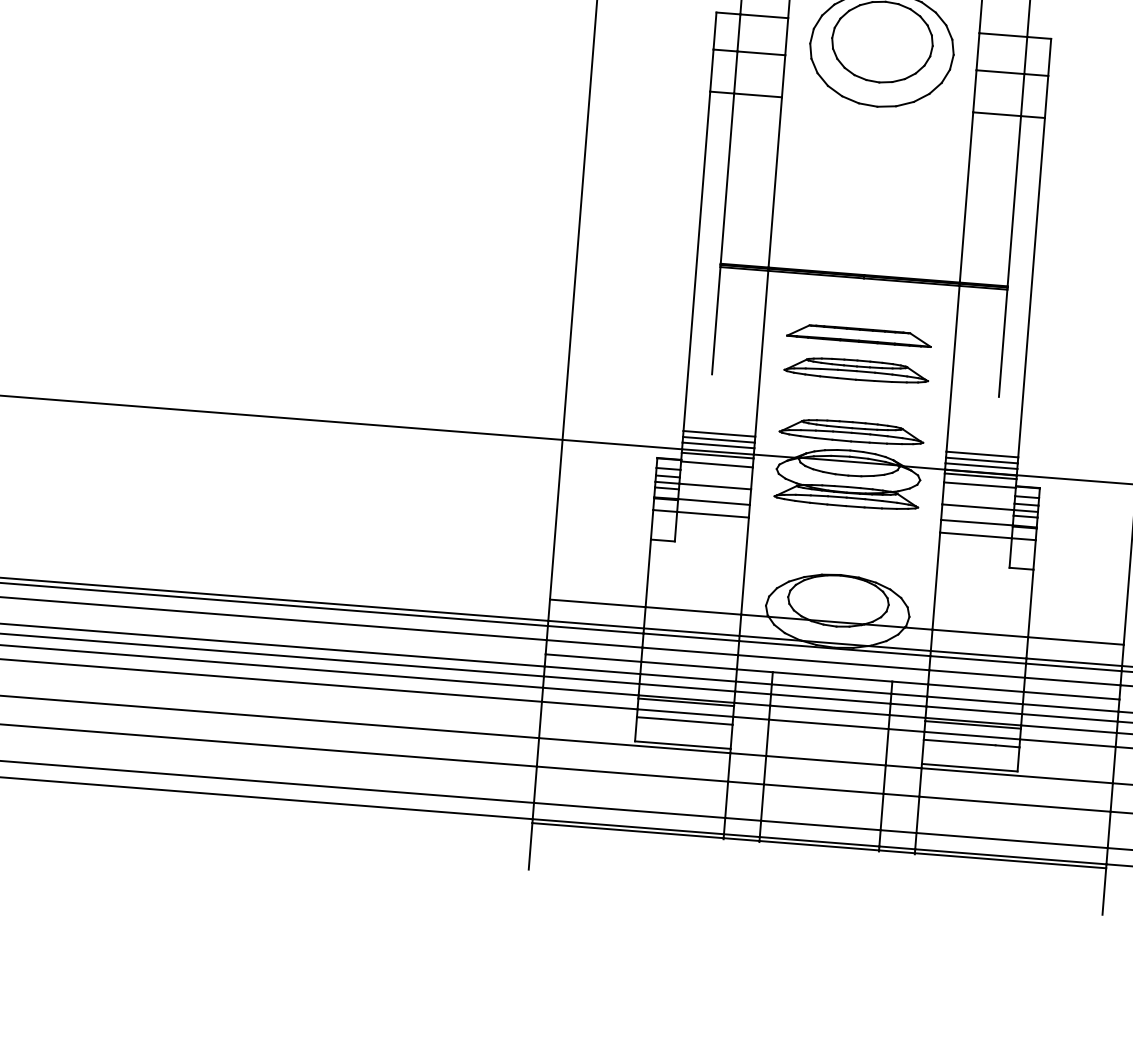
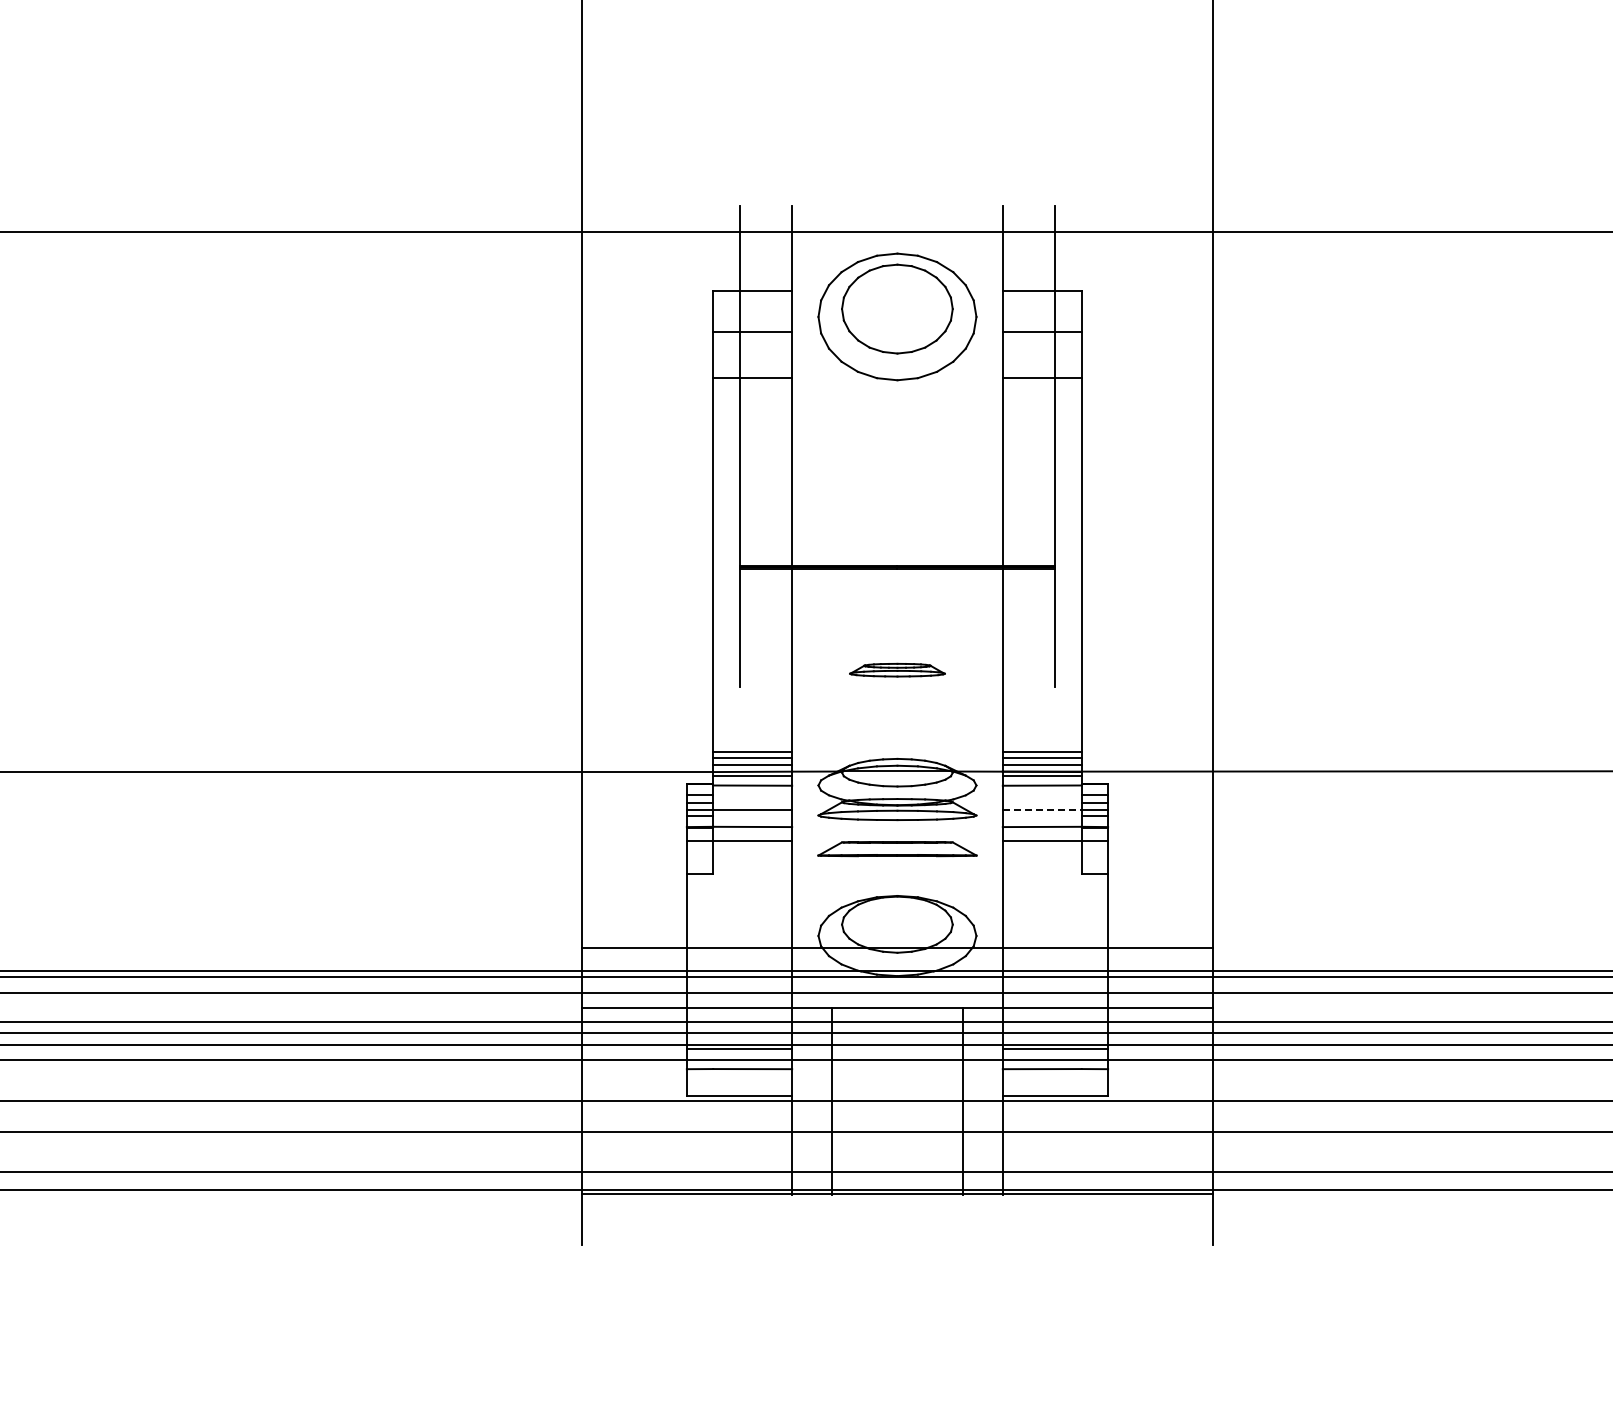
part: (859, 335) -> (897, 849), moved
part: (856, 369) -> (897, 669), size x0.6
part: (851, 431) -> (897, 737), removed
line: (978, 506) -> (1042, 809), solid -> dashed

